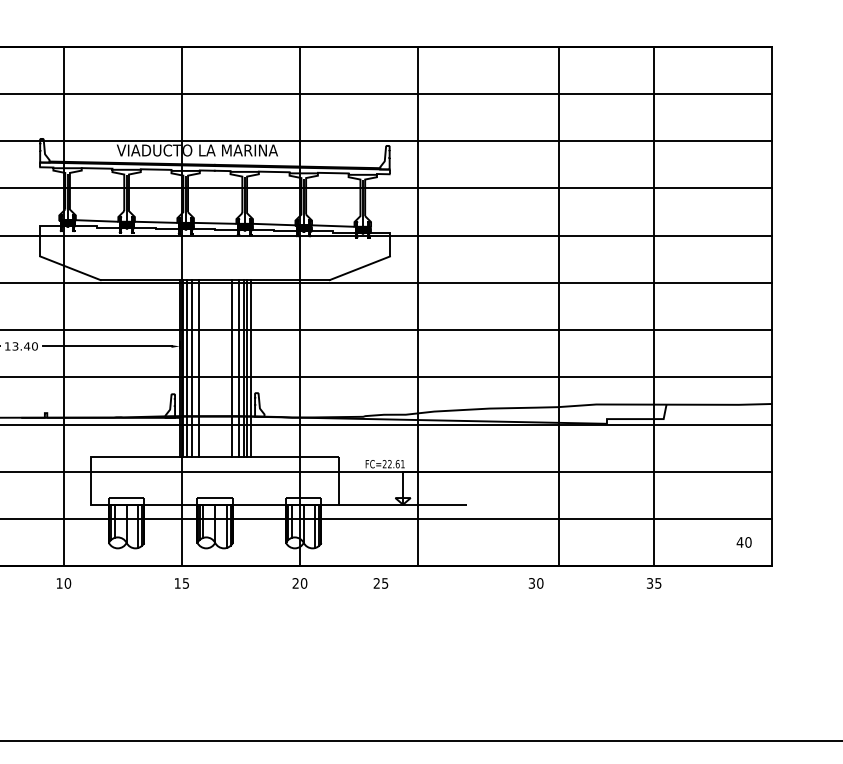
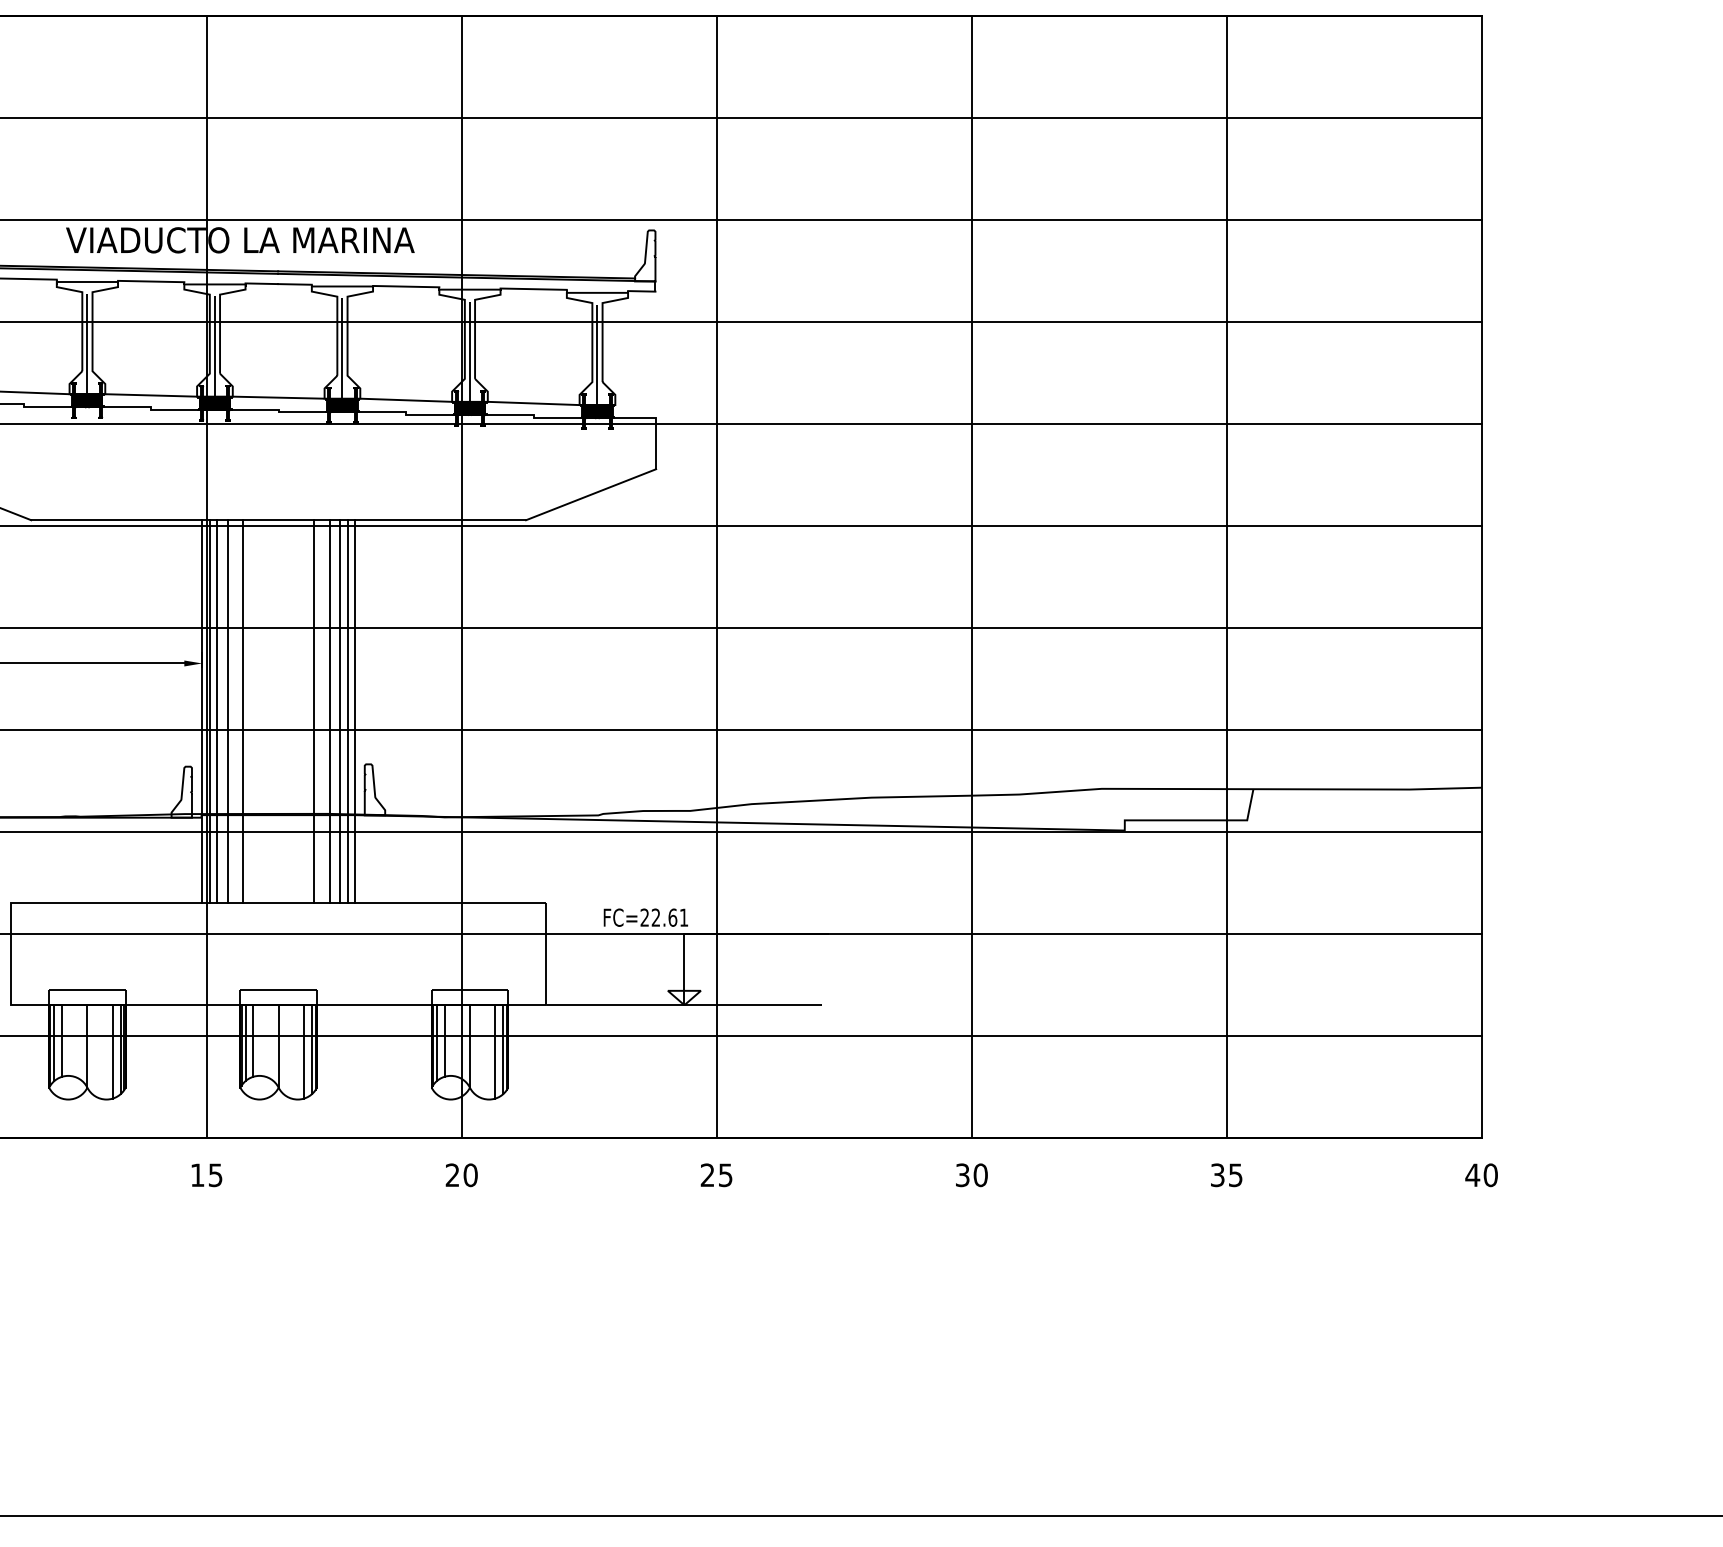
line: (559, 306) -> (972, 577), moved
text: (743, 542) -> (1480, 1175), moved
text: (380, 583) -> (715, 1175), moved

